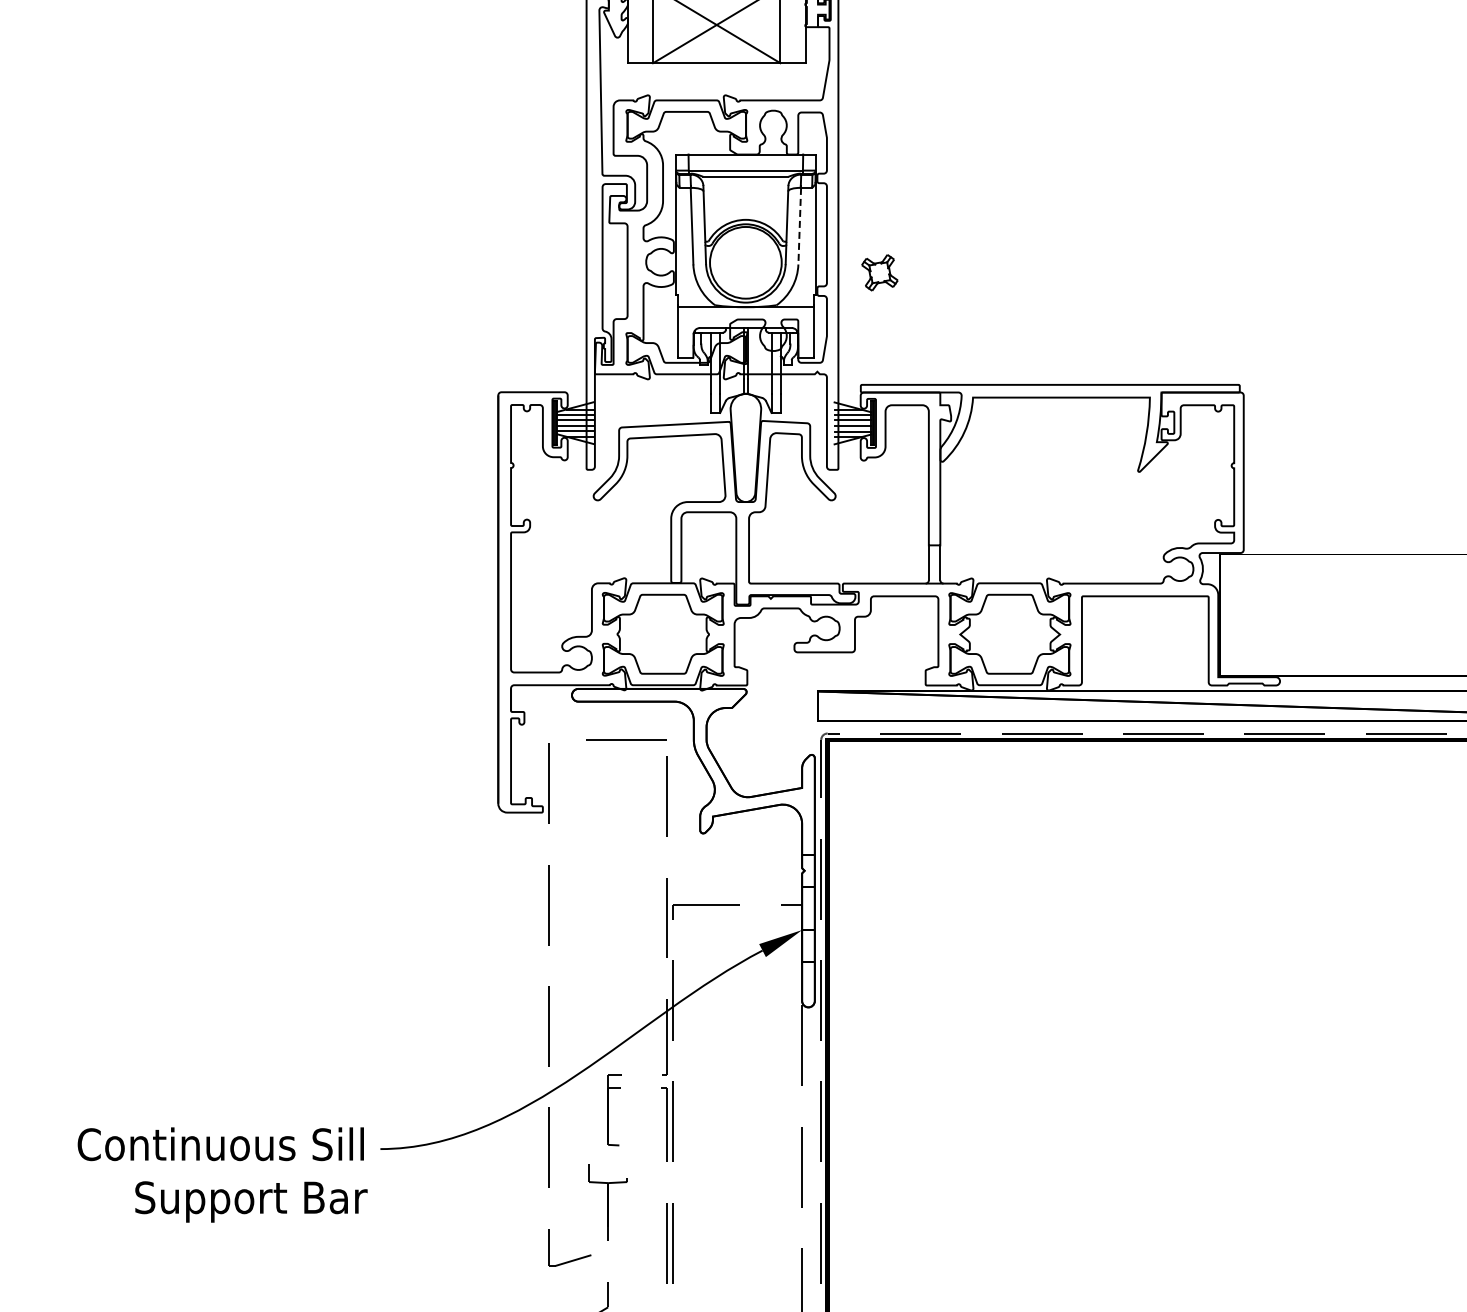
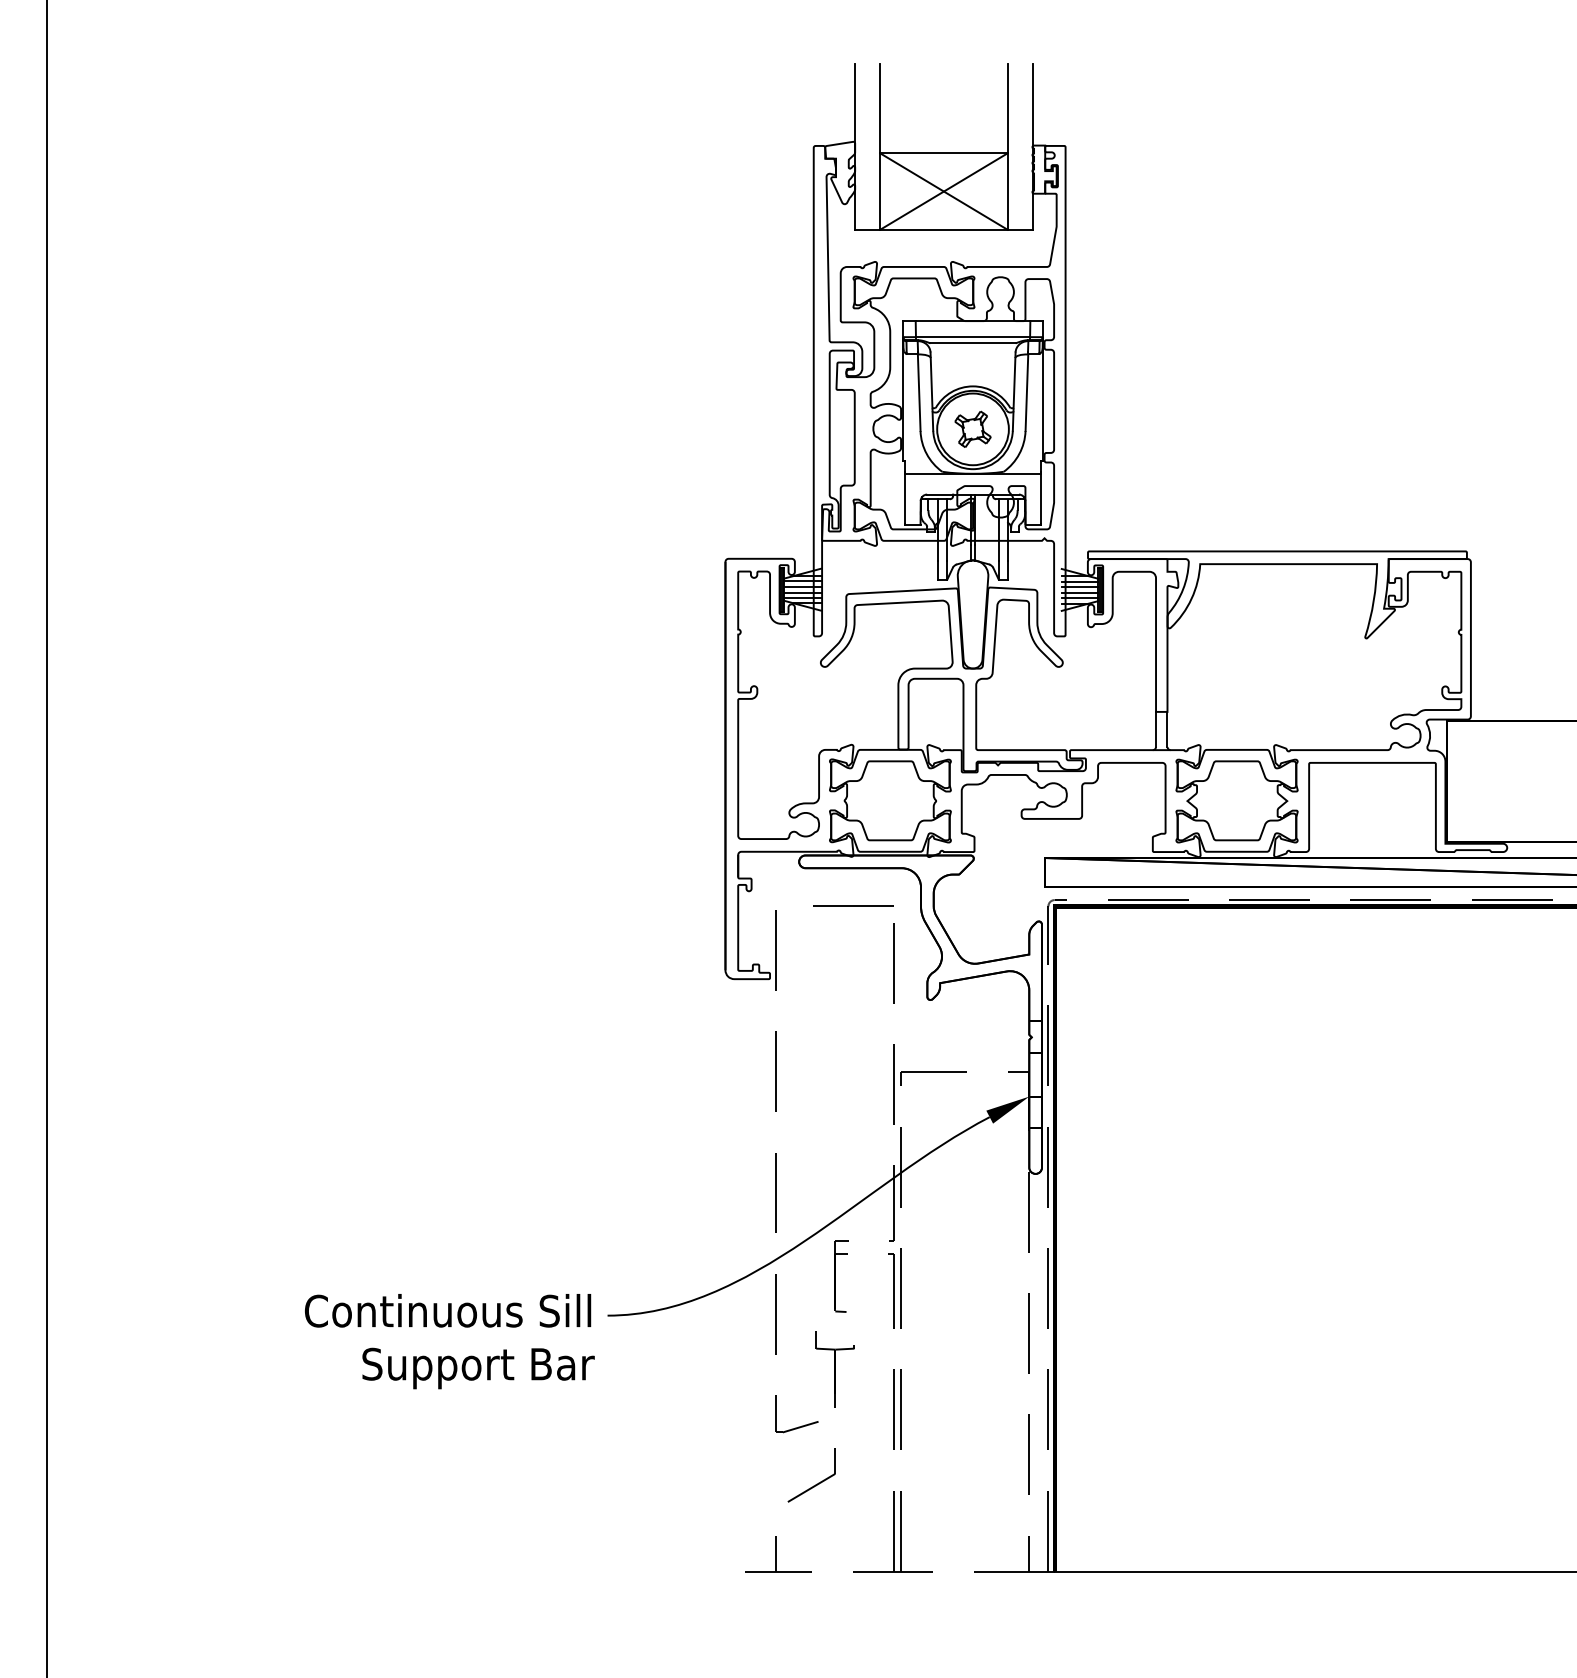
line: (799, 226) -> (1026, 393), dashed -> solid
part: (879, 271) -> (972, 428), moved

